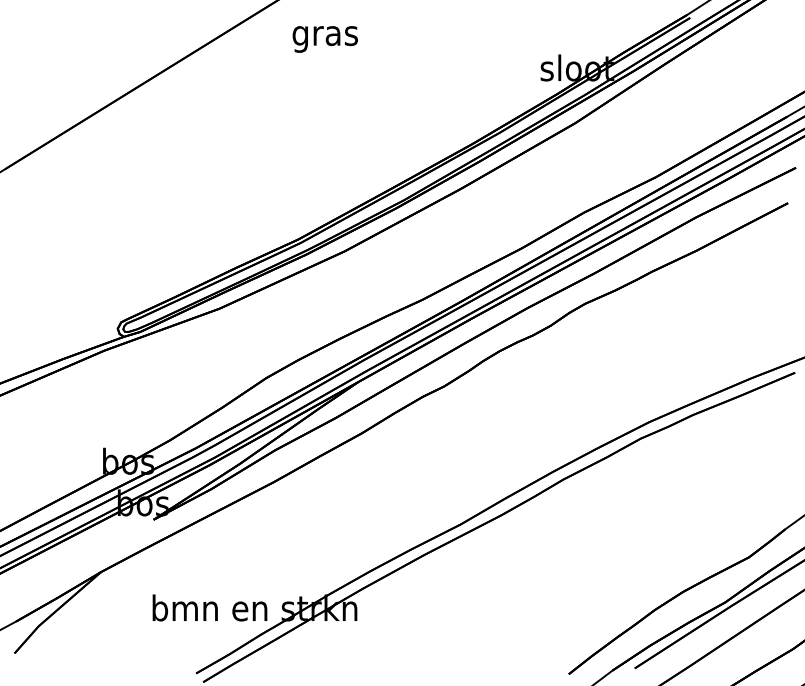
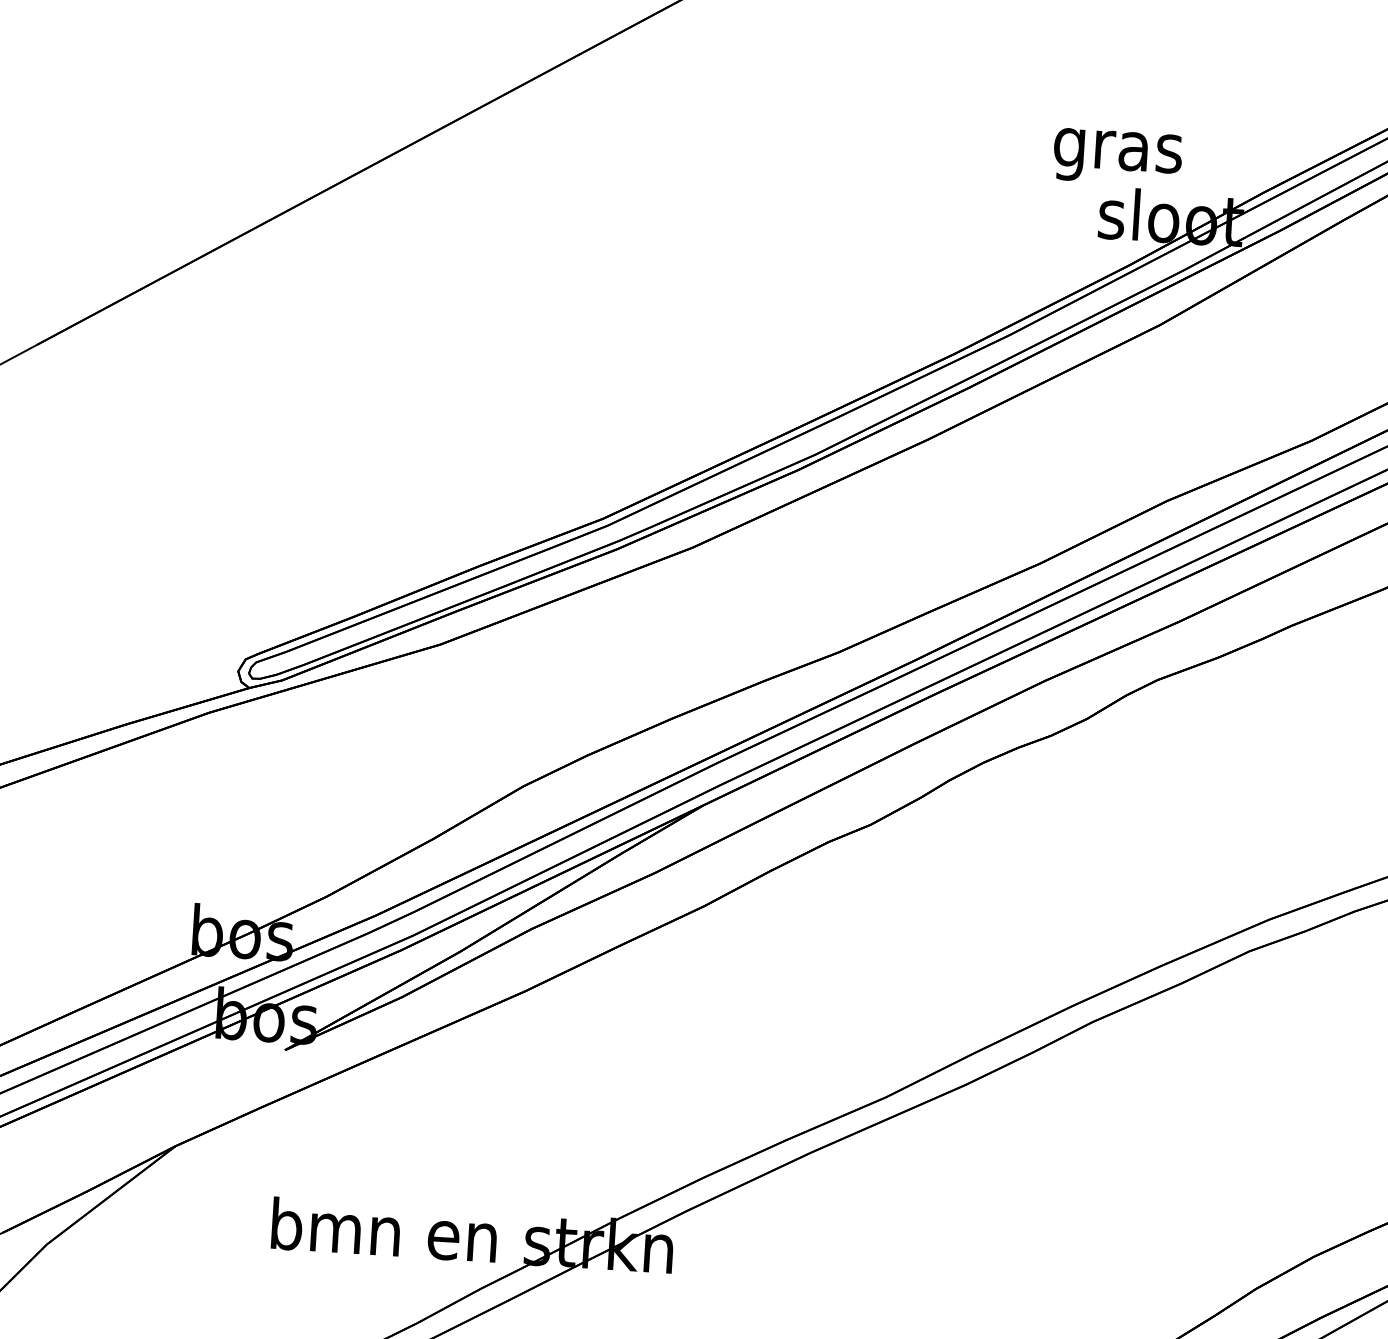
text: (324, 39) -> (1116, 157), moved

